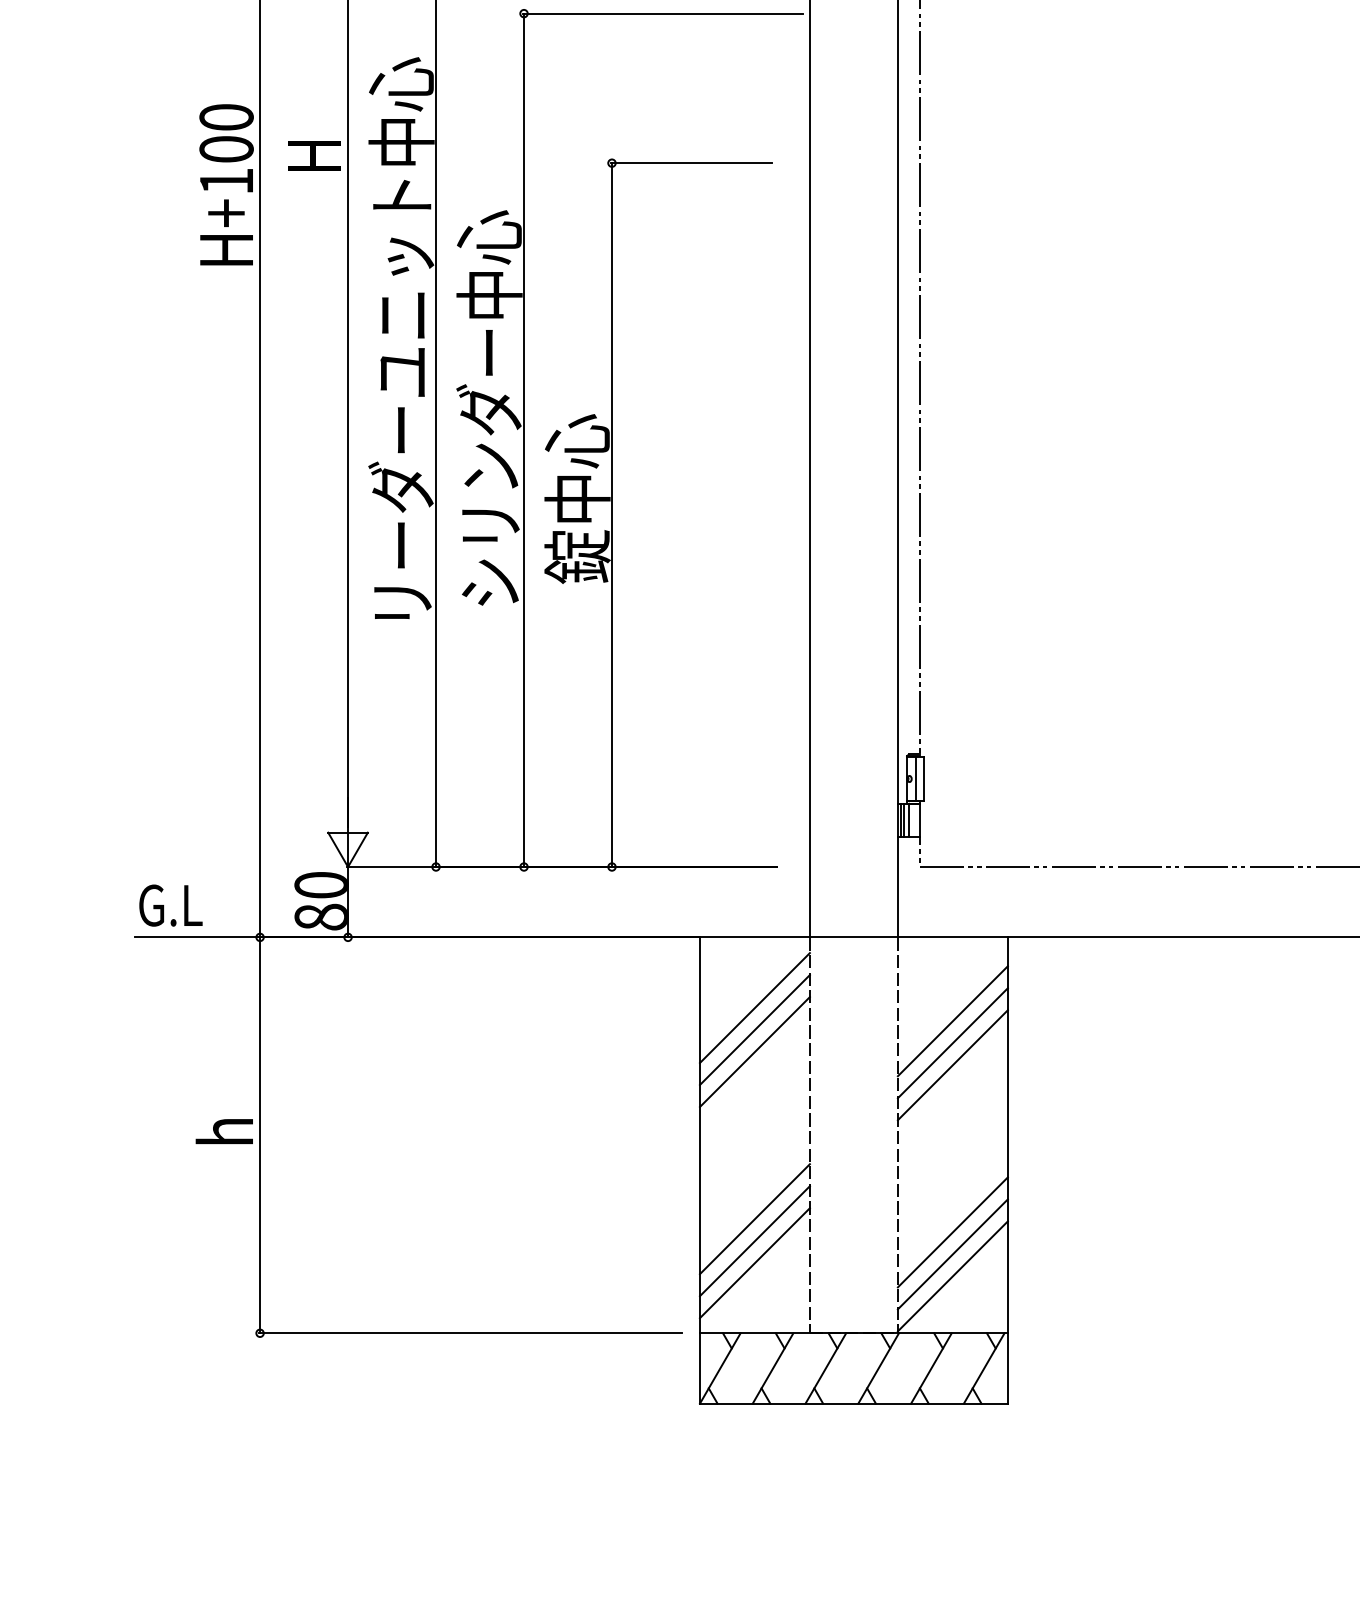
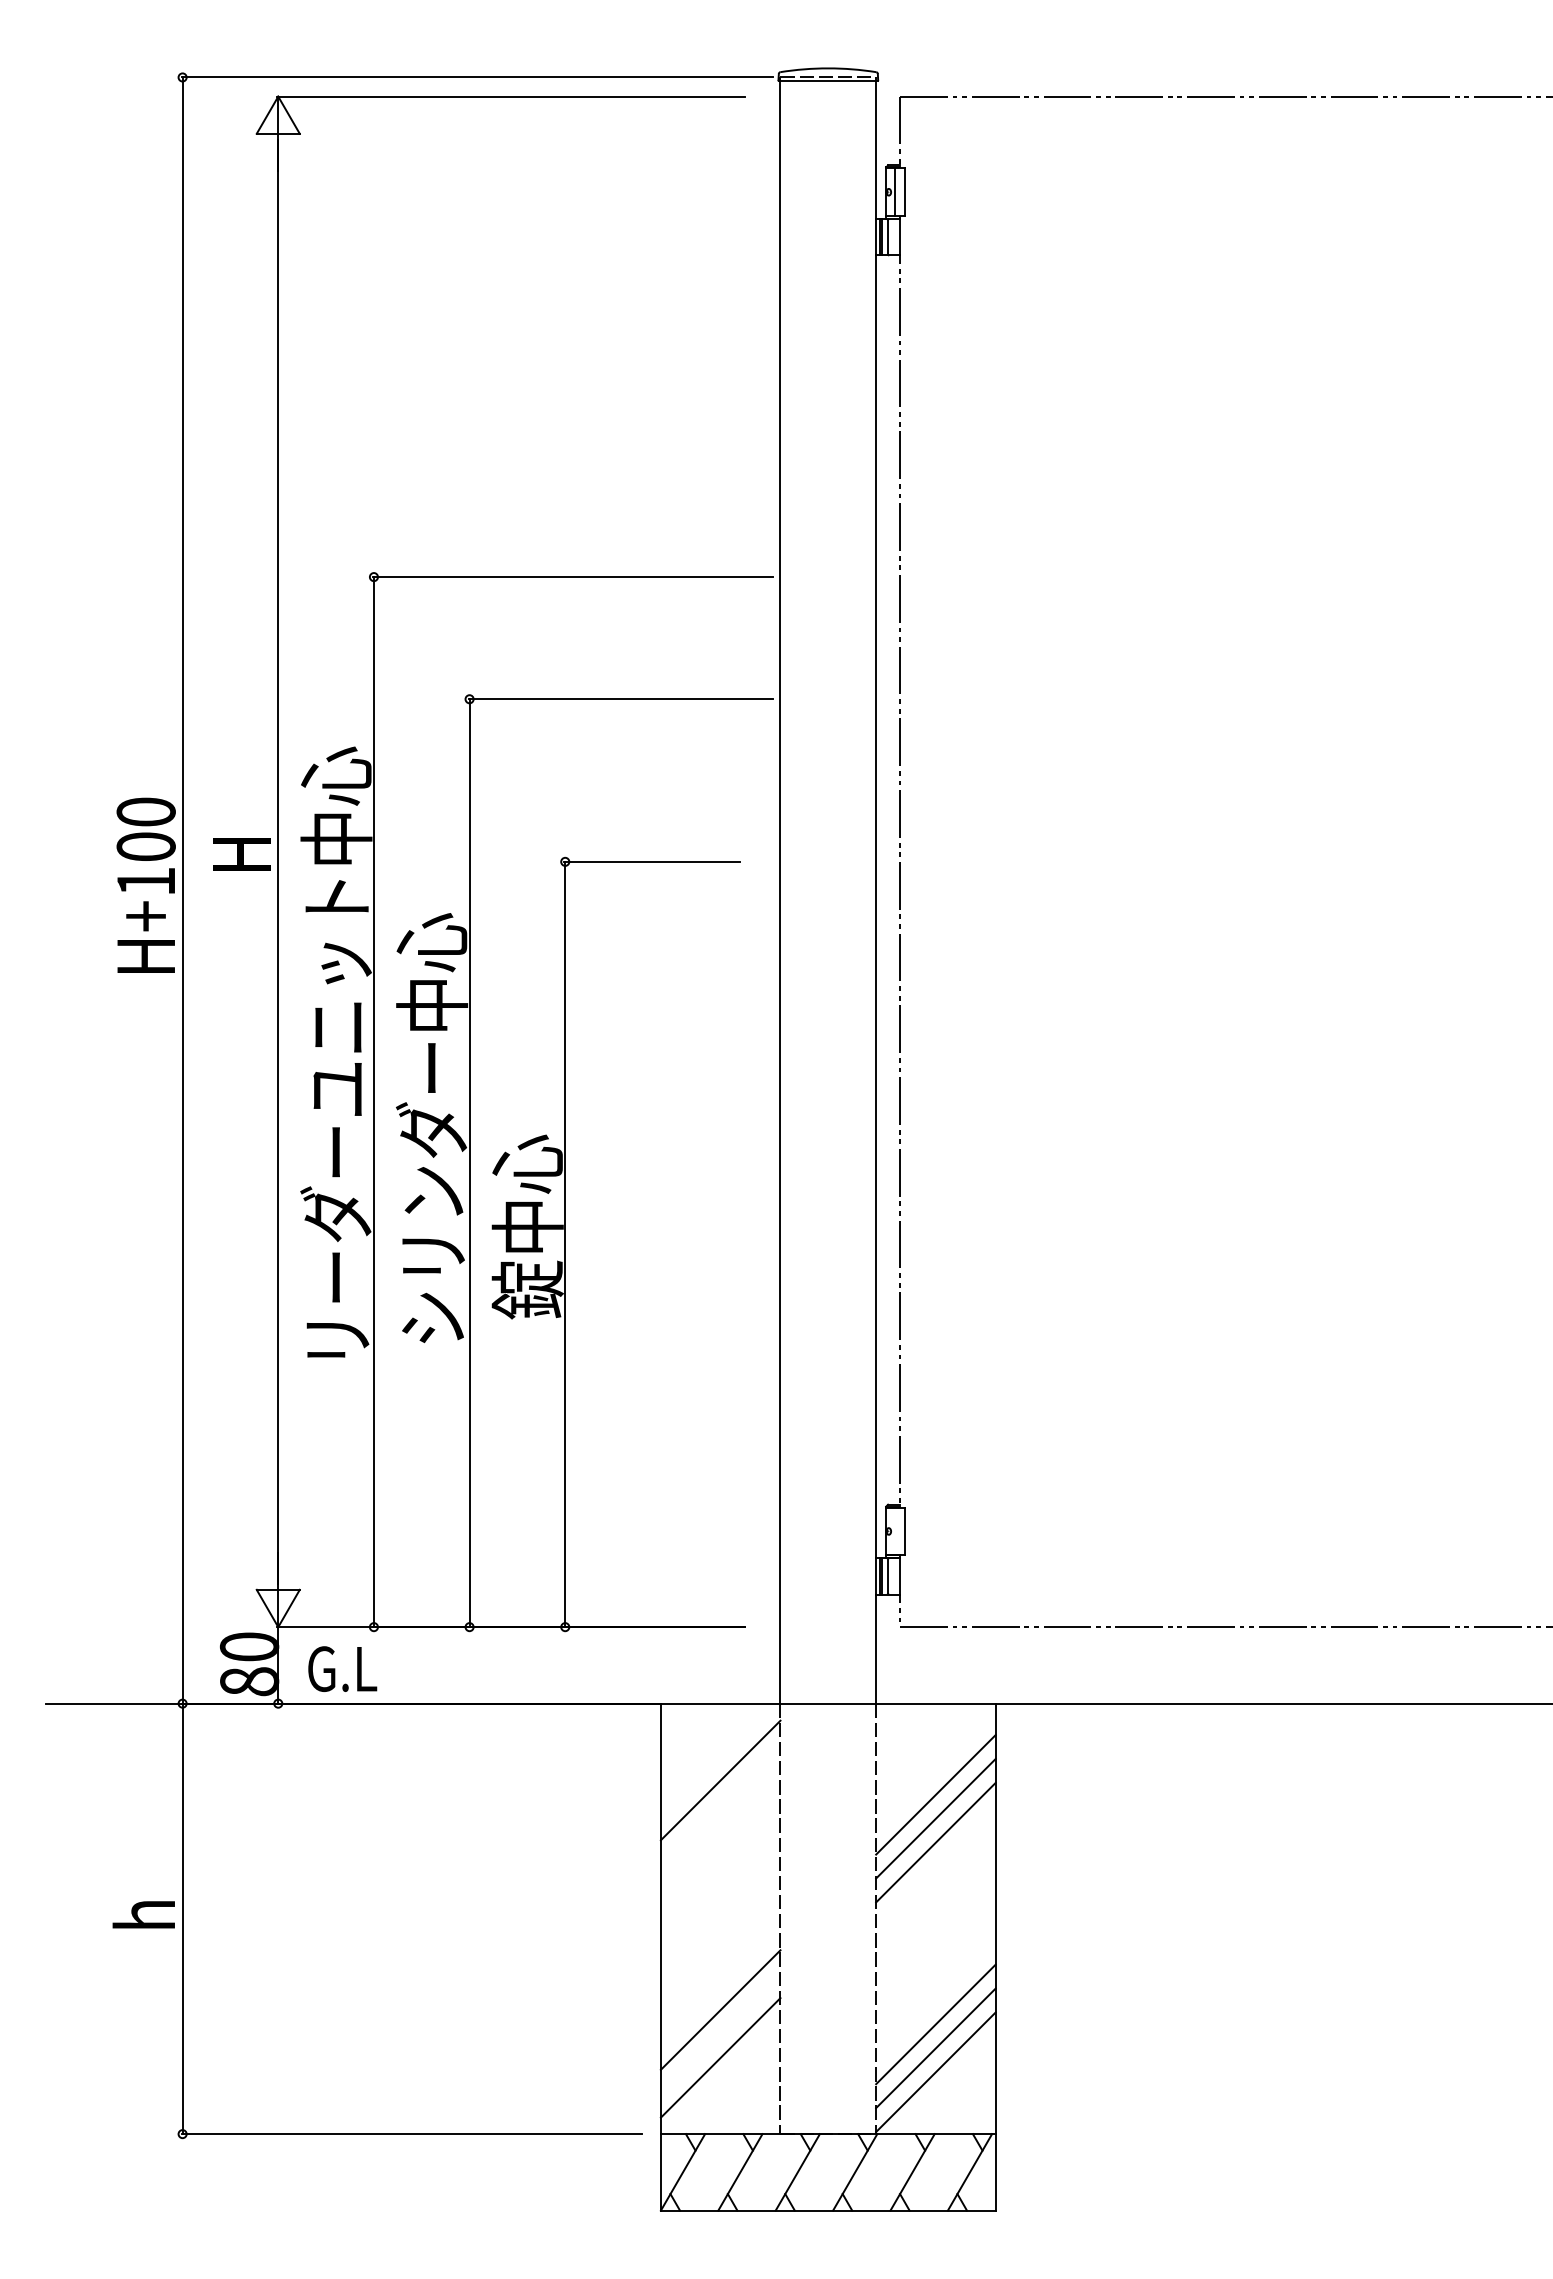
line: (915, 779) -> (895, 1531), removed
text: (170, 905) -> (342, 1668), moved
line: (754, 1030) -> (720, 1804), removed
line: (754, 1052) -> (720, 1828), removed
line: (754, 1240) -> (720, 2033), removed

